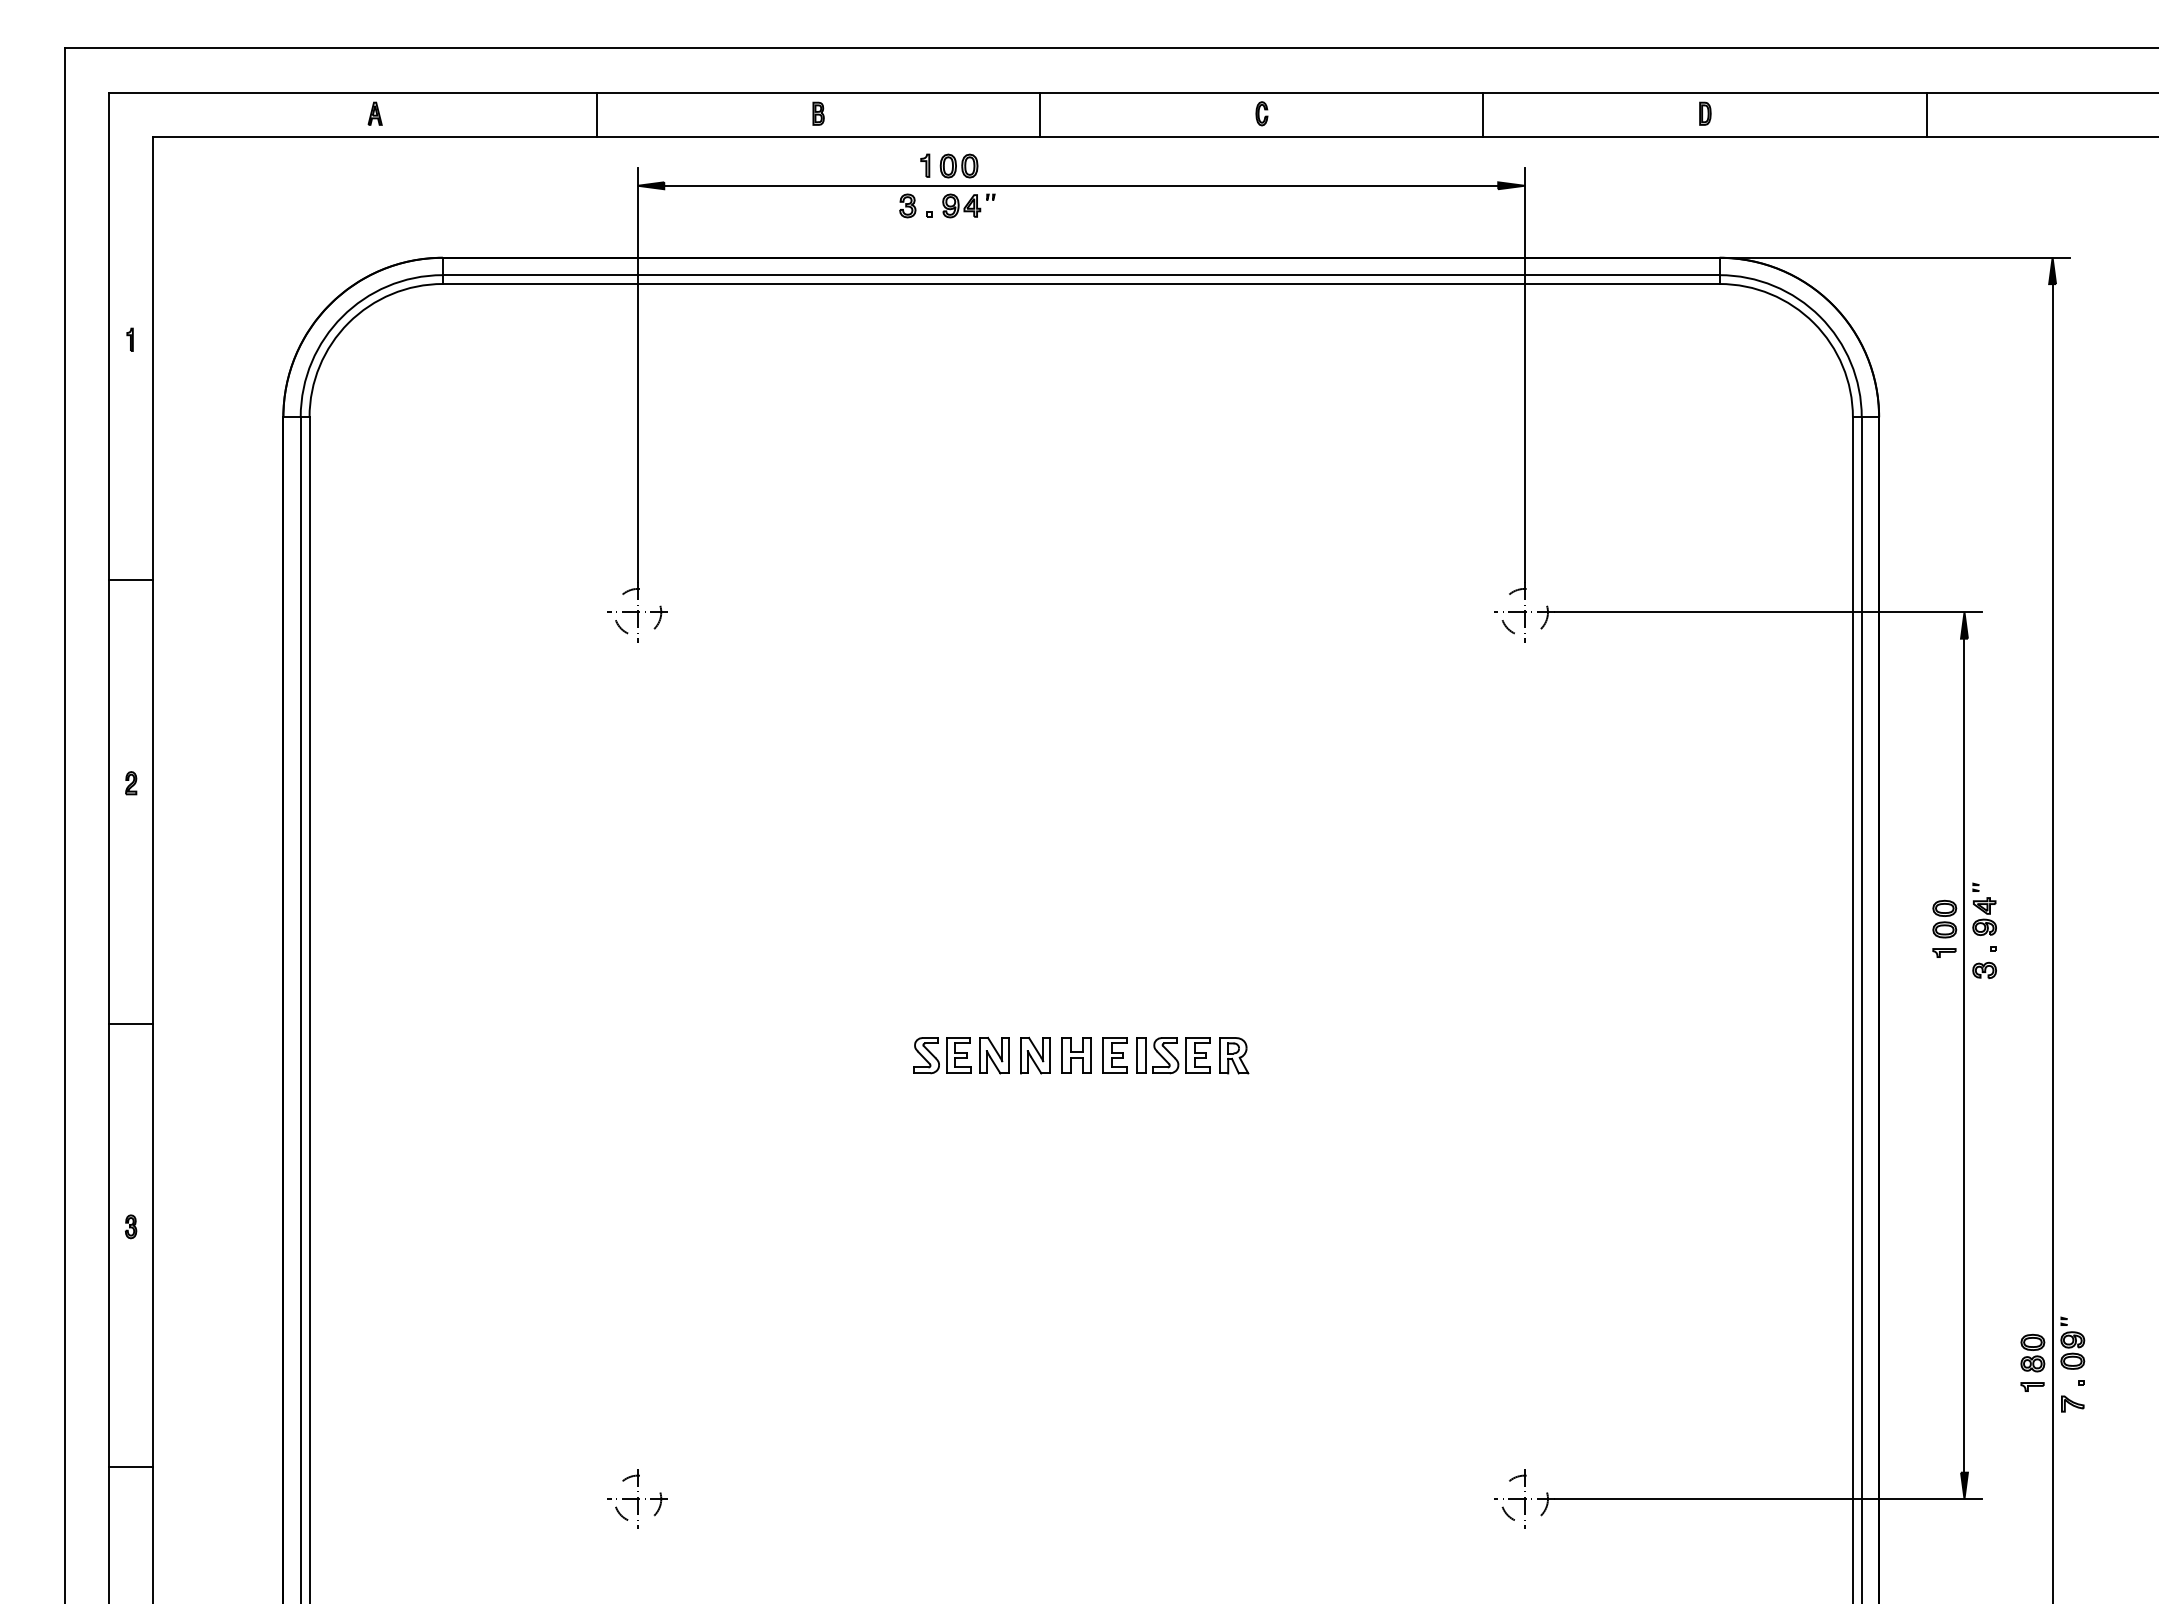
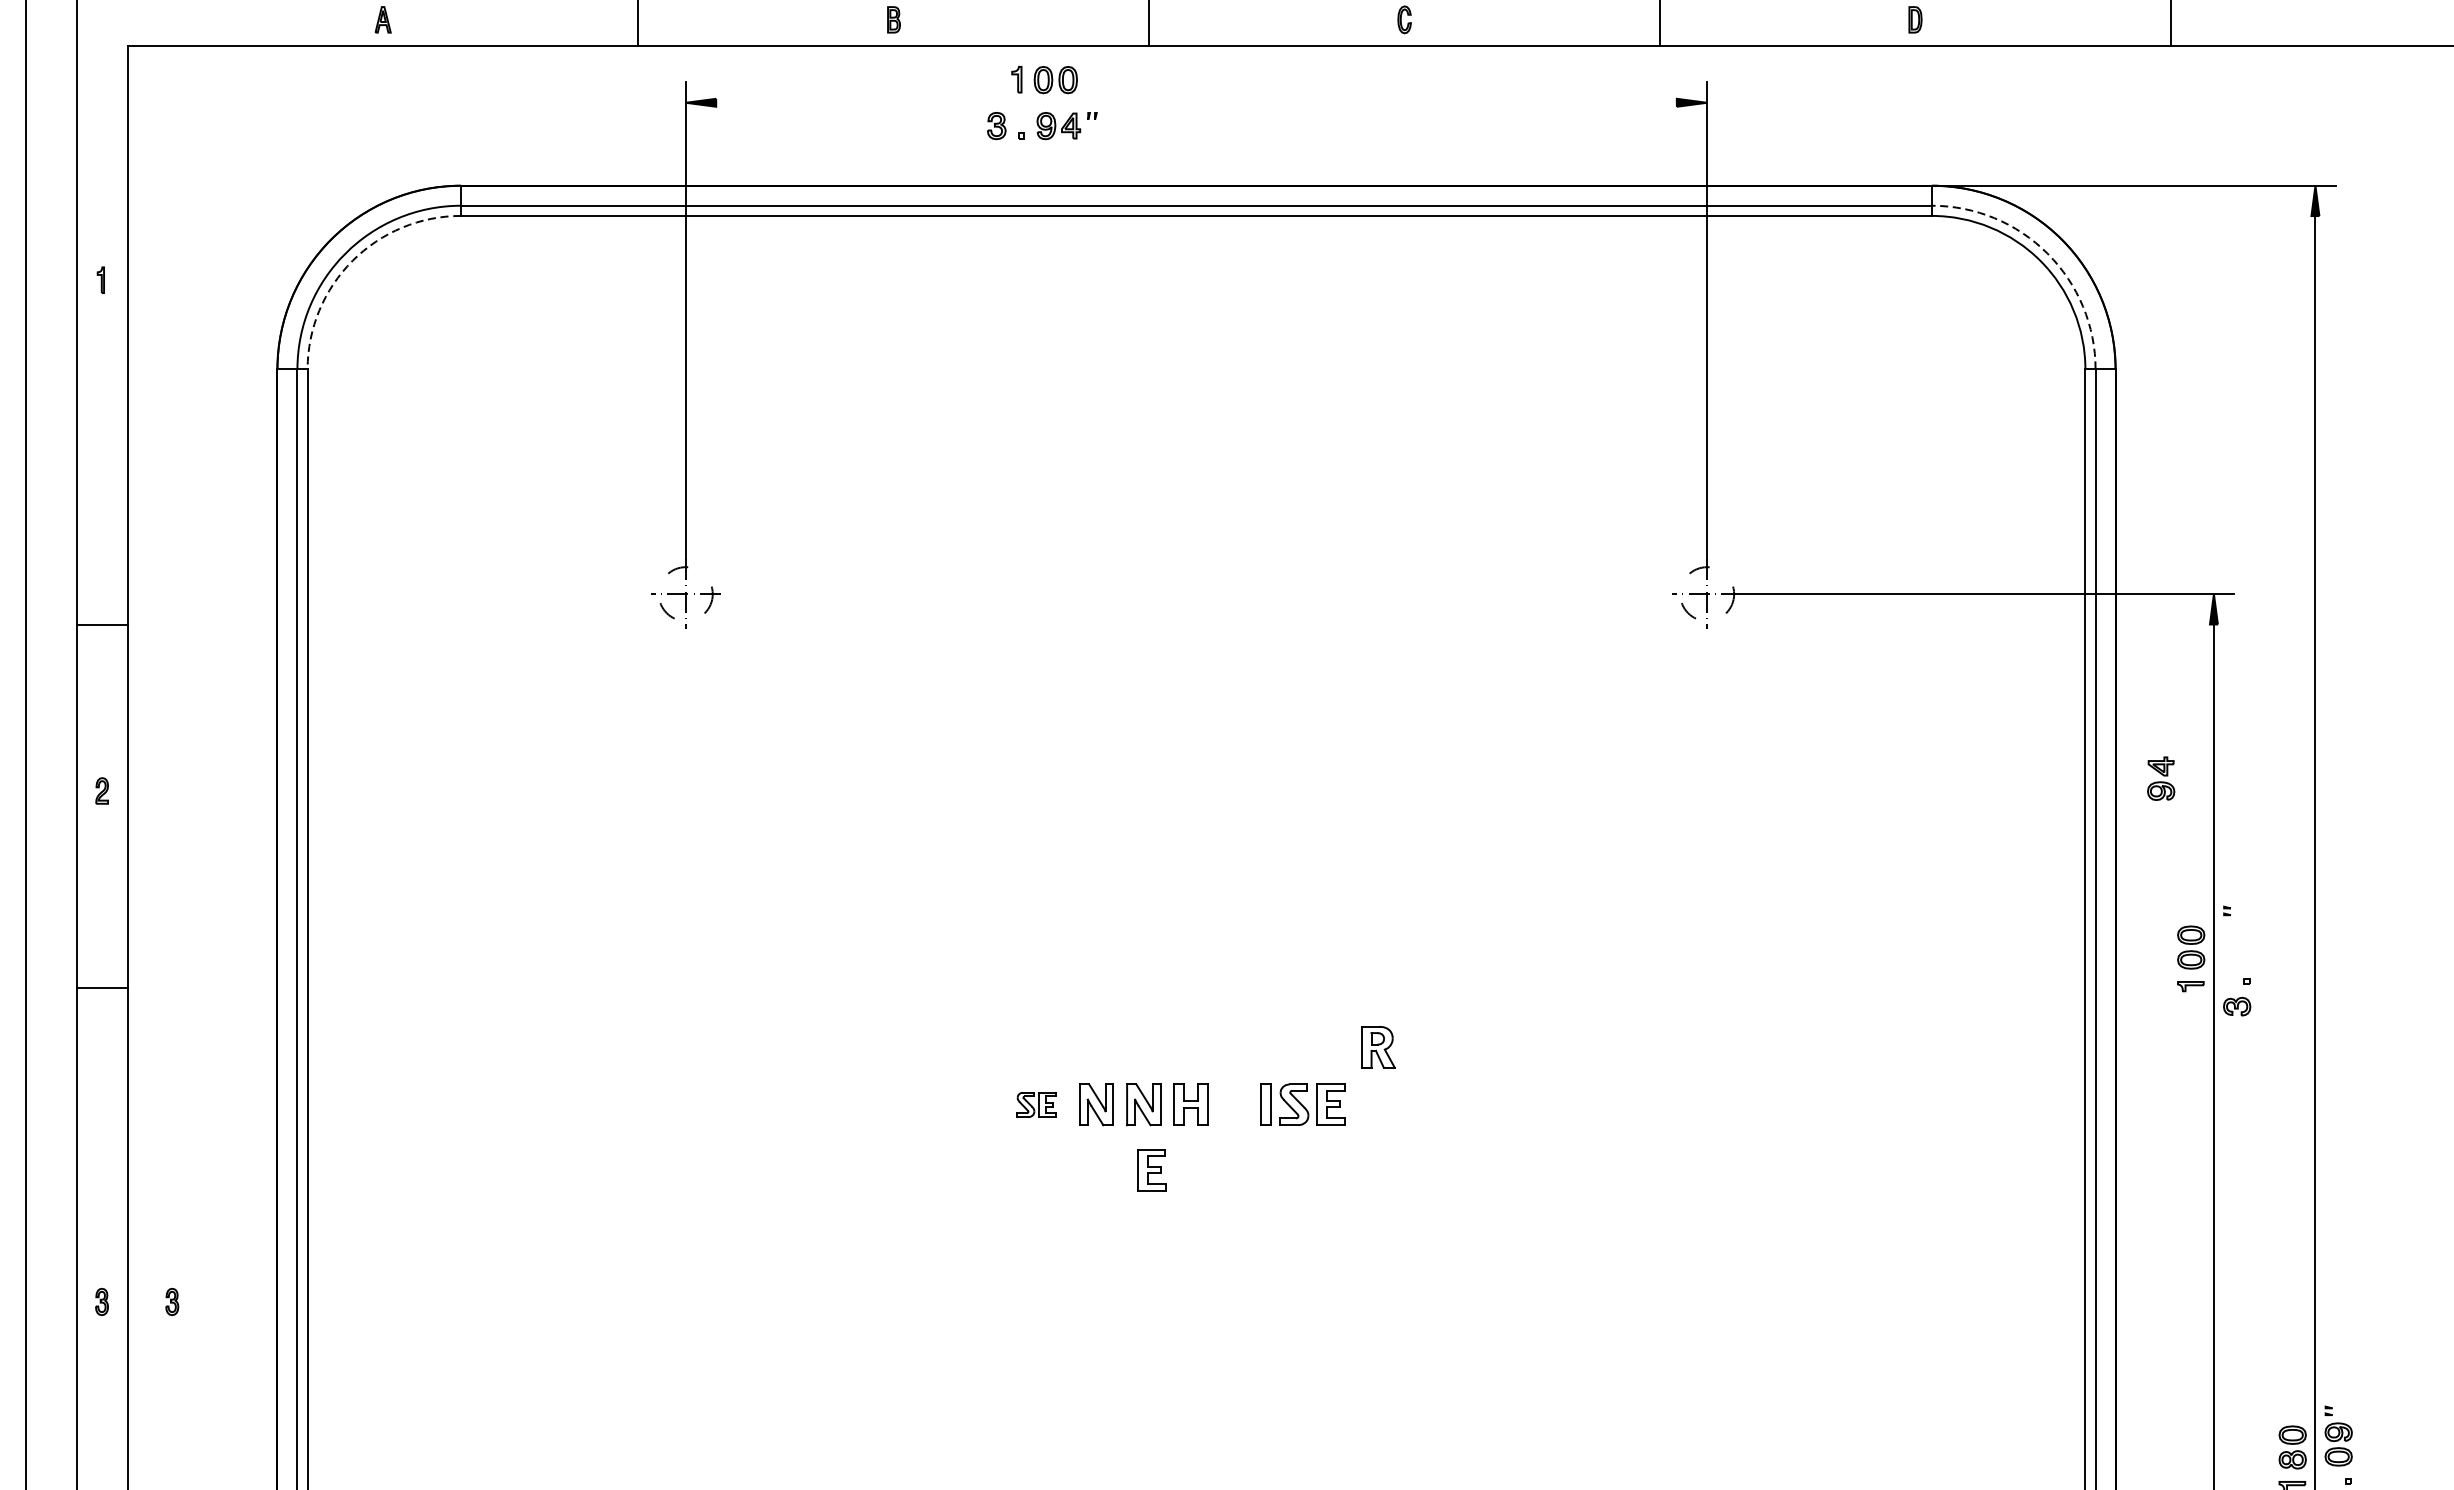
line: (1081, 185) -> (1196, 102), removed
arc: (1820, 316) -> (2048, 253), solid -> dashed
arc: (348, 323) -> (352, 261), solid -> dashed
line: (131, 580) -> (102, 625), moved
part: (1984, 916) -> (2160, 778), moved
line: (131, 1023) -> (102, 988), moved
part: (942, 1055) -> (1036, 1104), size x0.6
part: (1114, 1055) -> (1150, 1170), moved
part: (1234, 1055) -> (1378, 1047), moved
part: (192, 1226) -> (172, 1301), added

